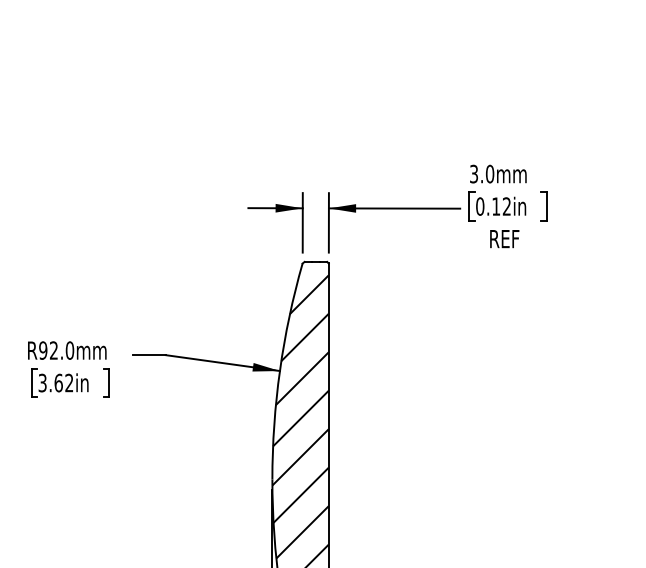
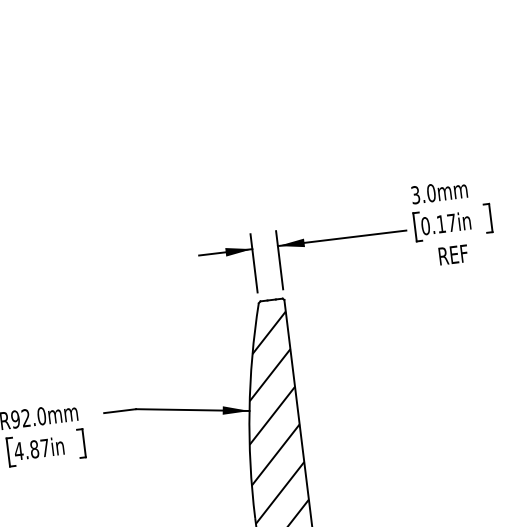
text: (506, 206) -> (451, 222), 0.12in -> 0.17in
text: (55, 382) -> (31, 449), 3.62in -> 4.87in

